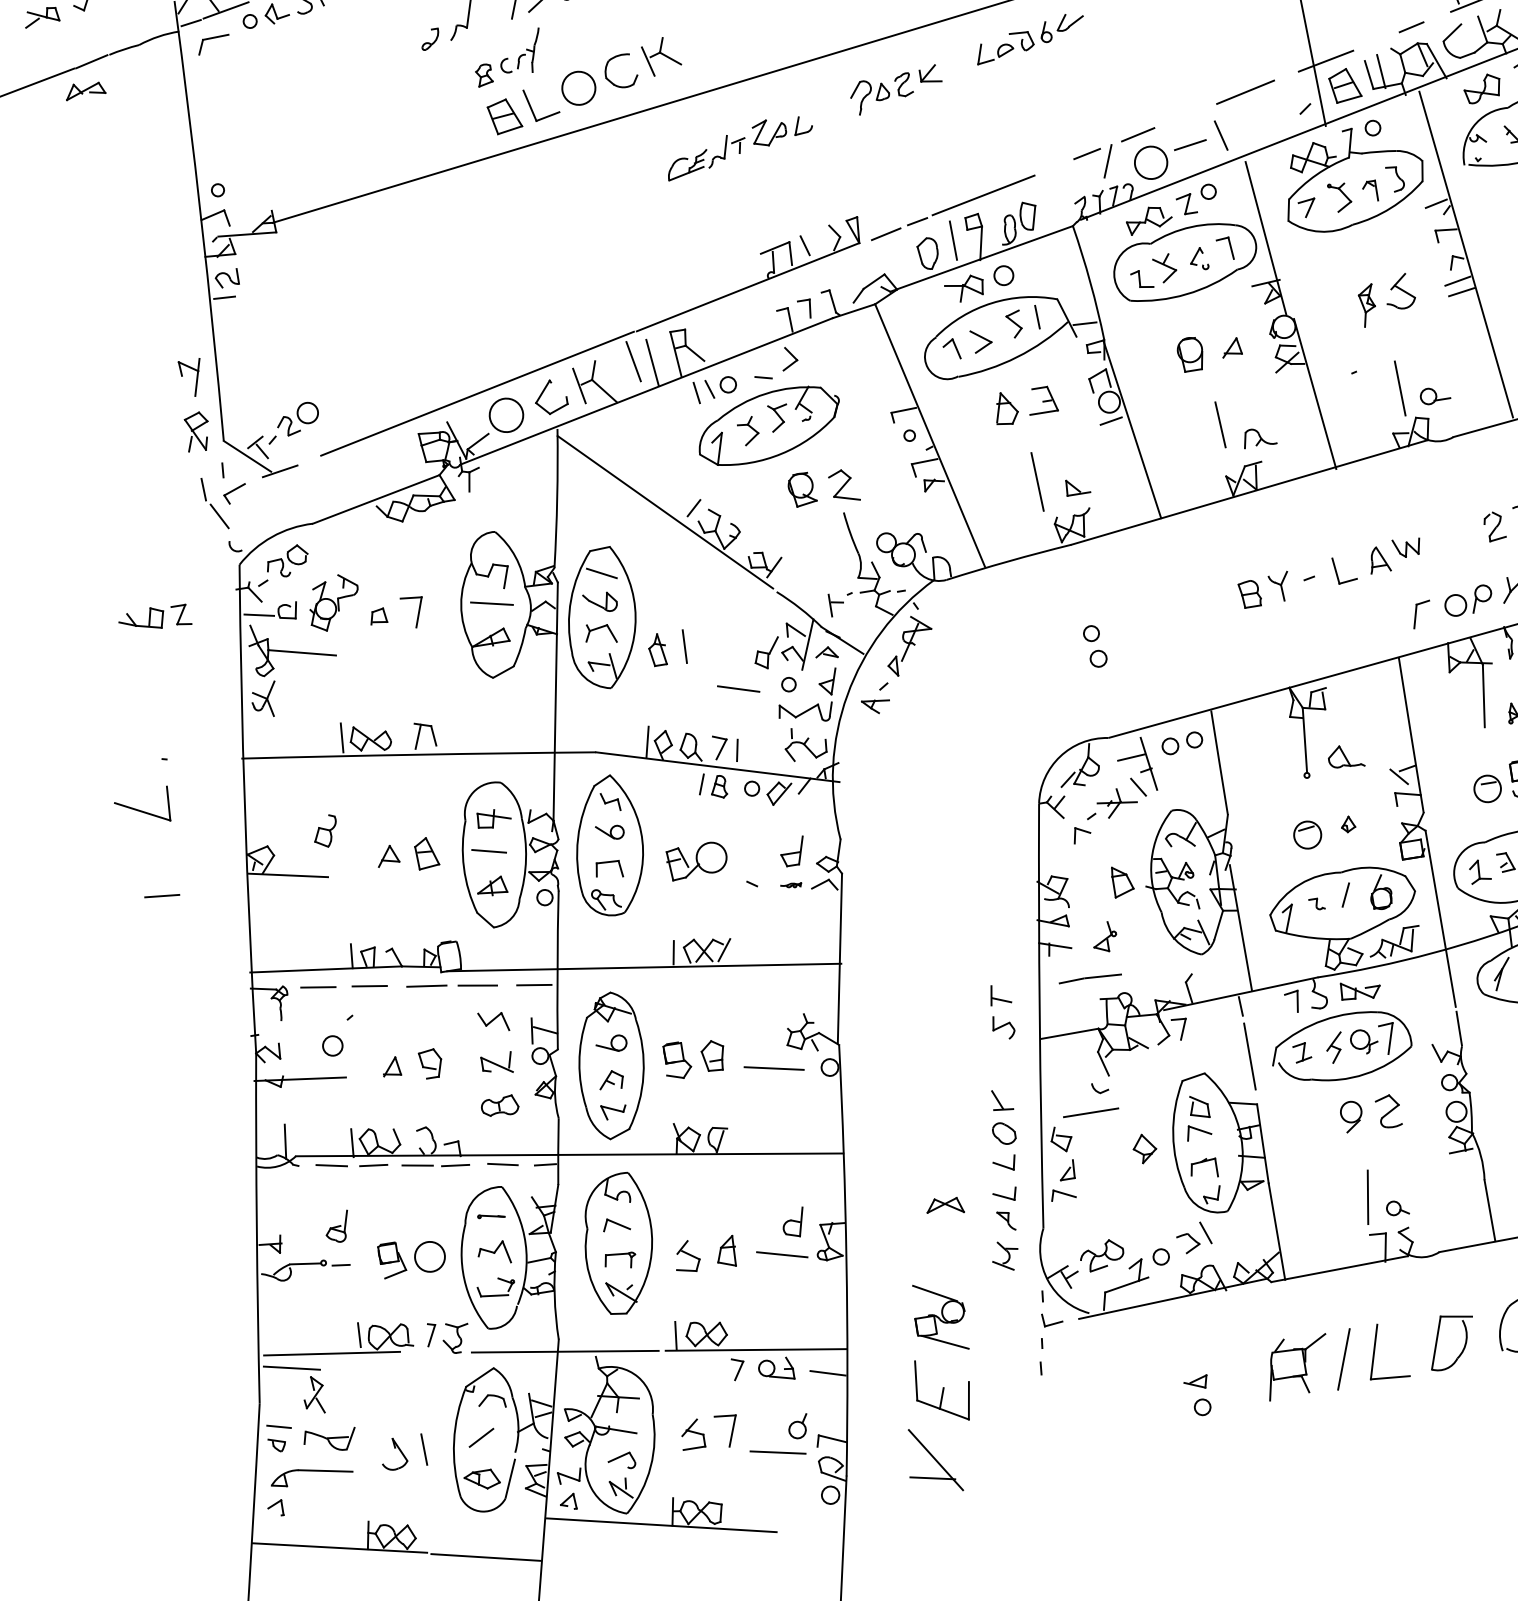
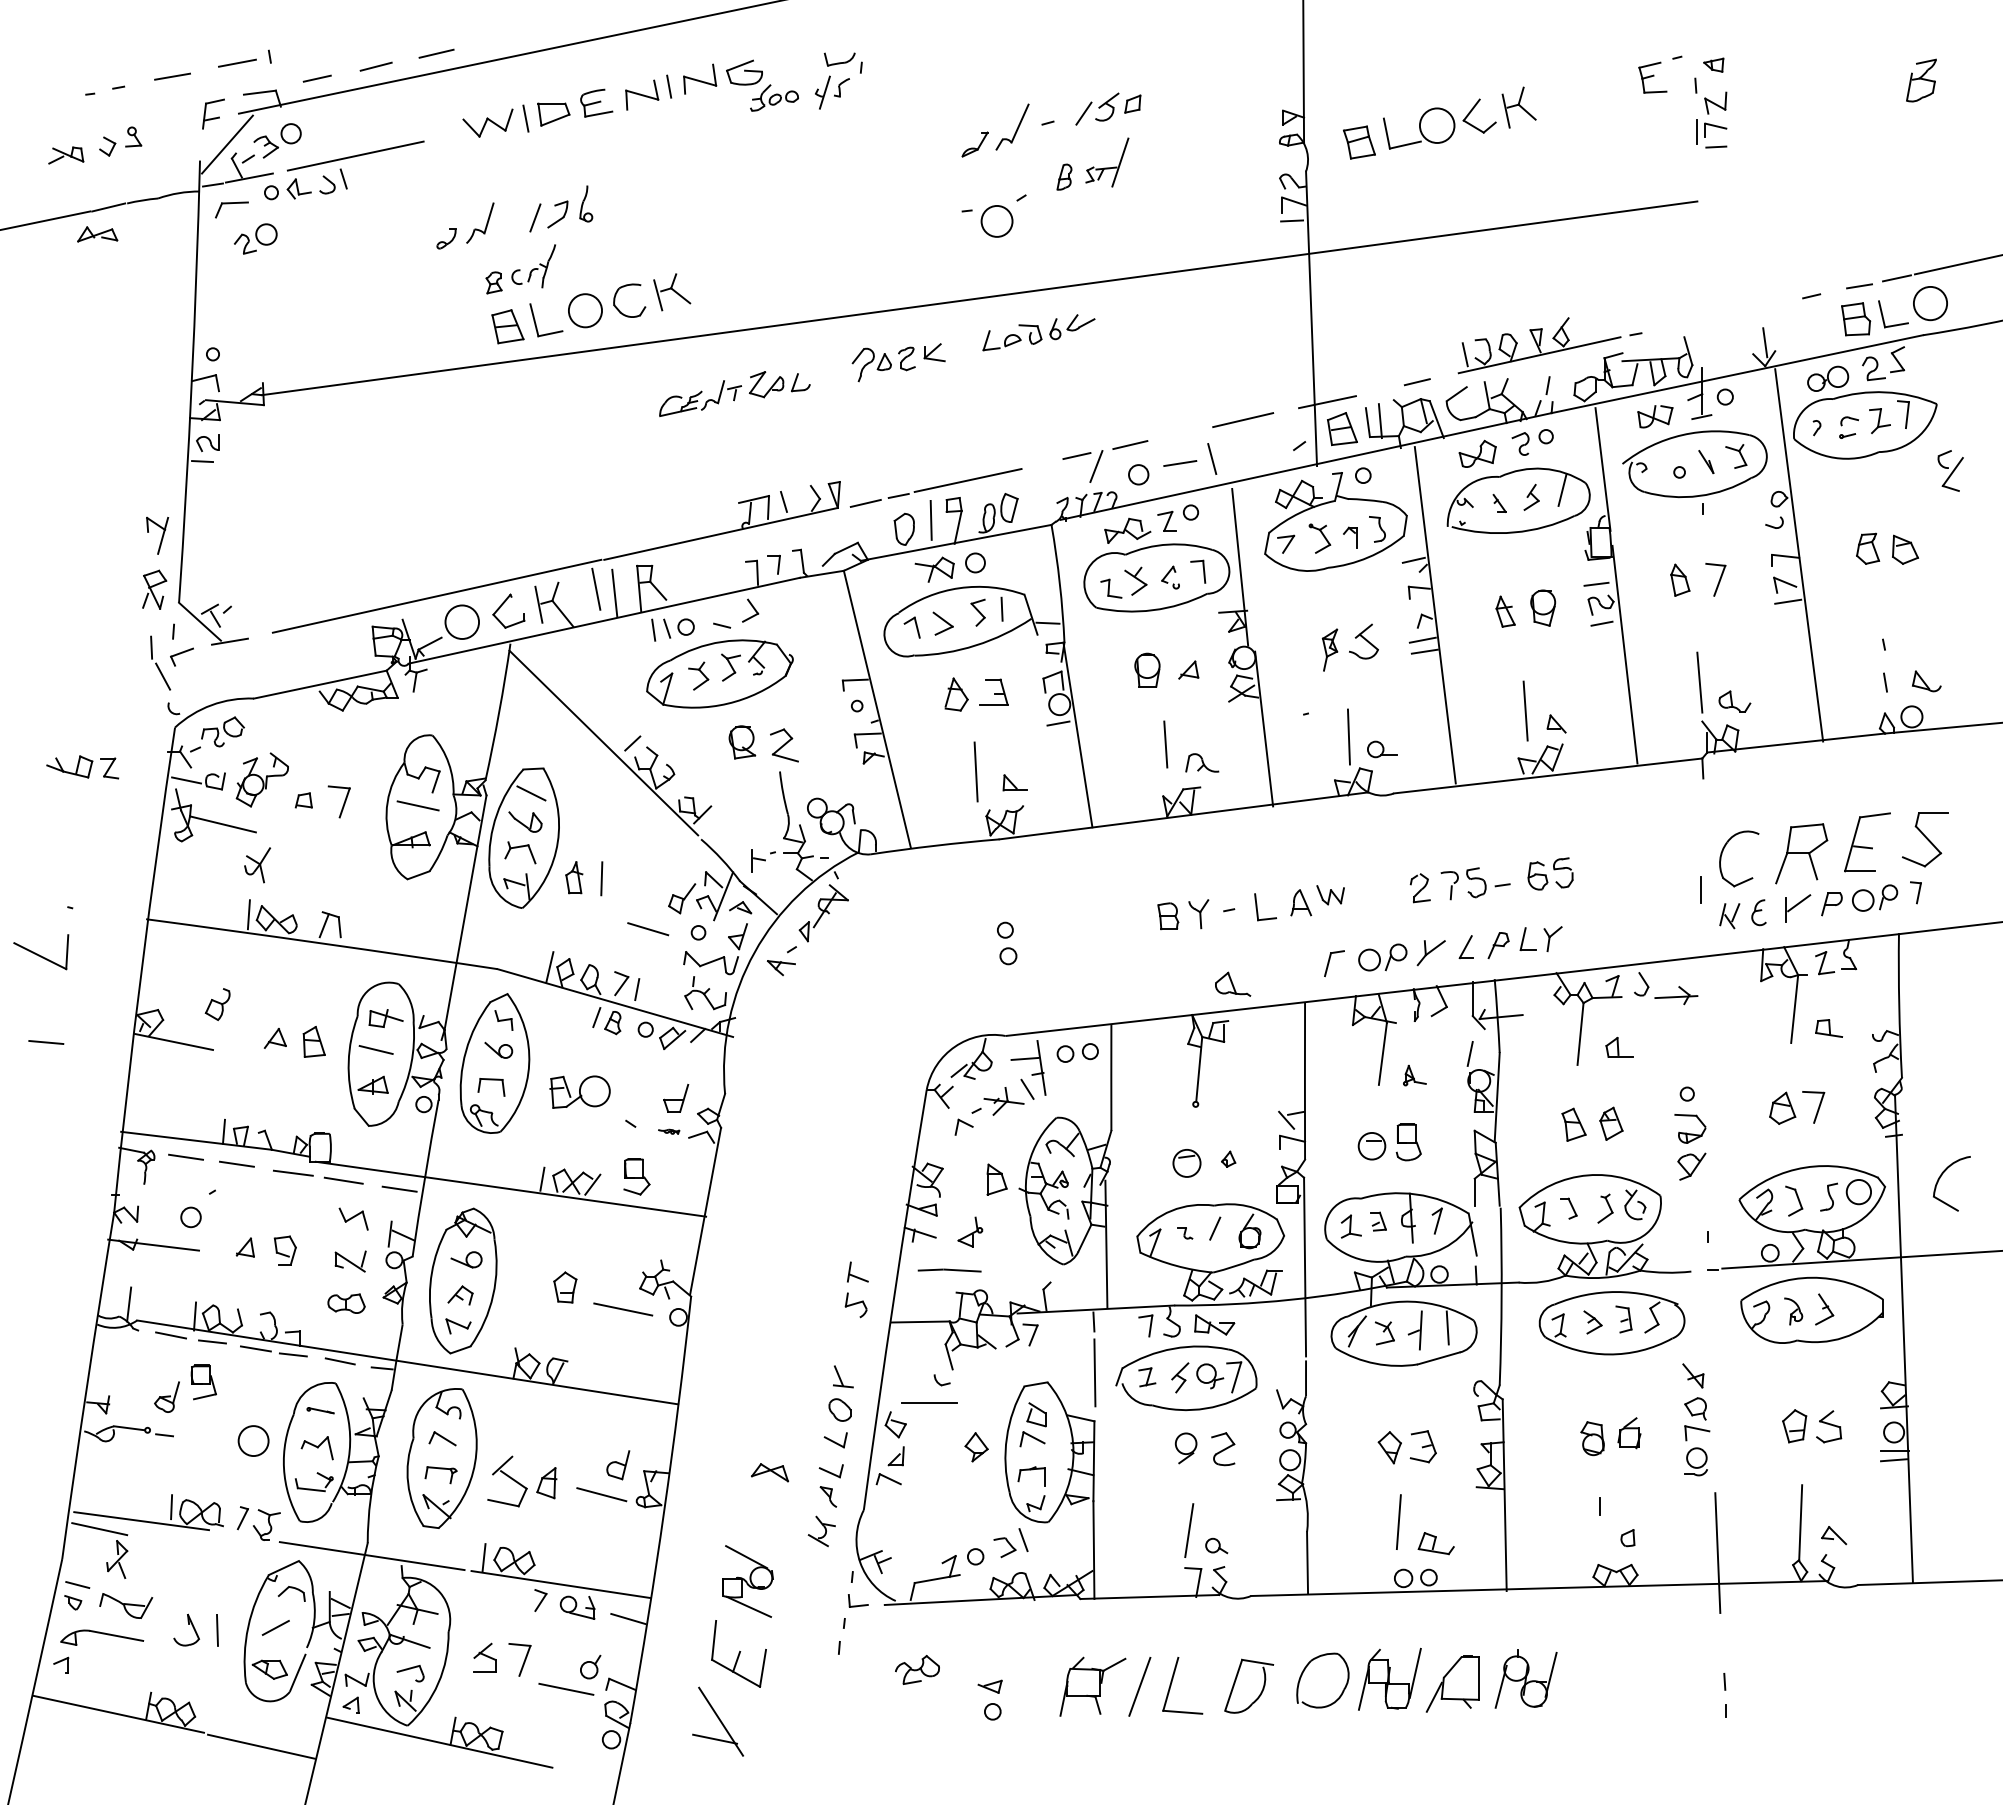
circle: (1150, 162) -> (1138, 474), size x0.6
part: (297, 418) -> (255, 238), moved
part: (264, 700) -> (257, 865), moved
part: (1346, 756) -> (1233, 983), moved
part: (676, 1060) -> (636, 1176), moved
part: (1102, 1255) -> (917, 1669), moved
part: (687, 1256) -> (507, 1481), size x1.6
part: (391, 1260) -> (203, 1382), moved

